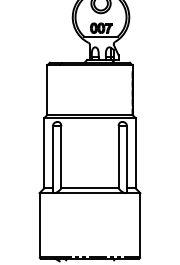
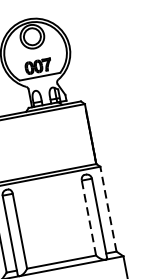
line: (135, 152) -> (108, 208), solid -> dashed
line: (118, 156) -> (88, 217), solid -> dashed

